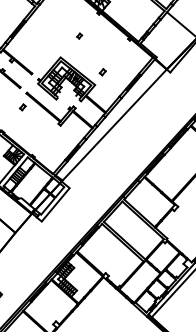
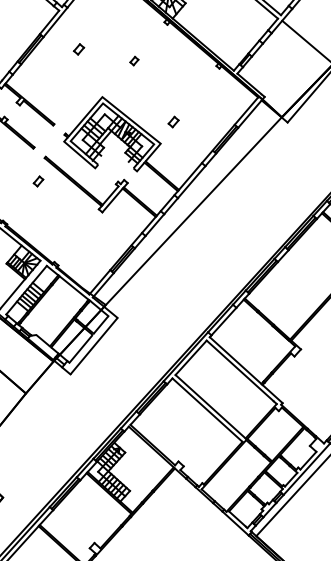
part: (46, 29) -> (78, 49), added

